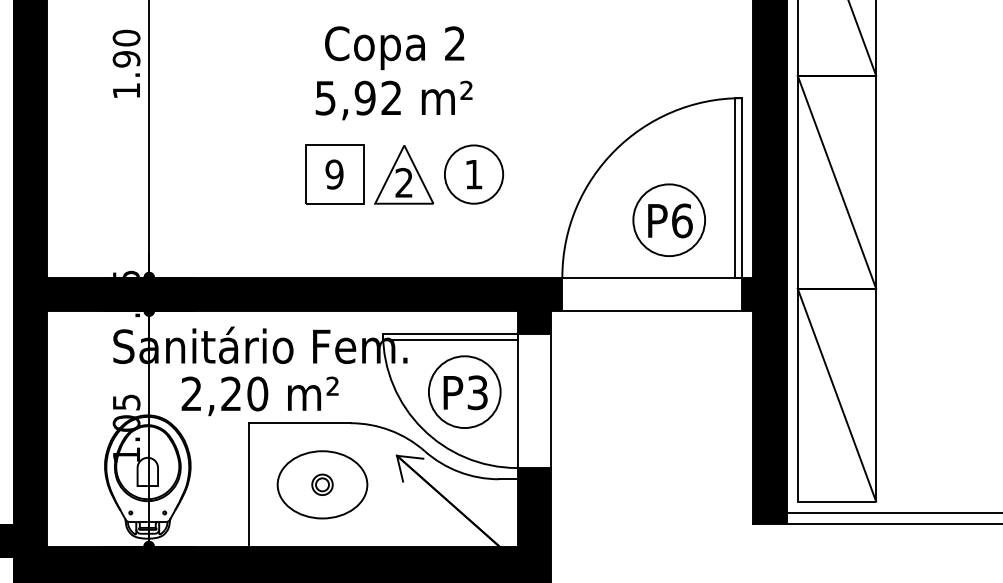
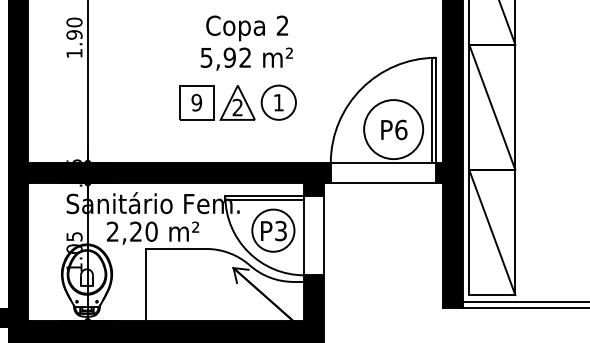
text: (393, 72) -> (246, 42), moved
circle: (668, 220) -> (393, 129), size x1.4
part: (322, 483) -> (189, 284), removed

